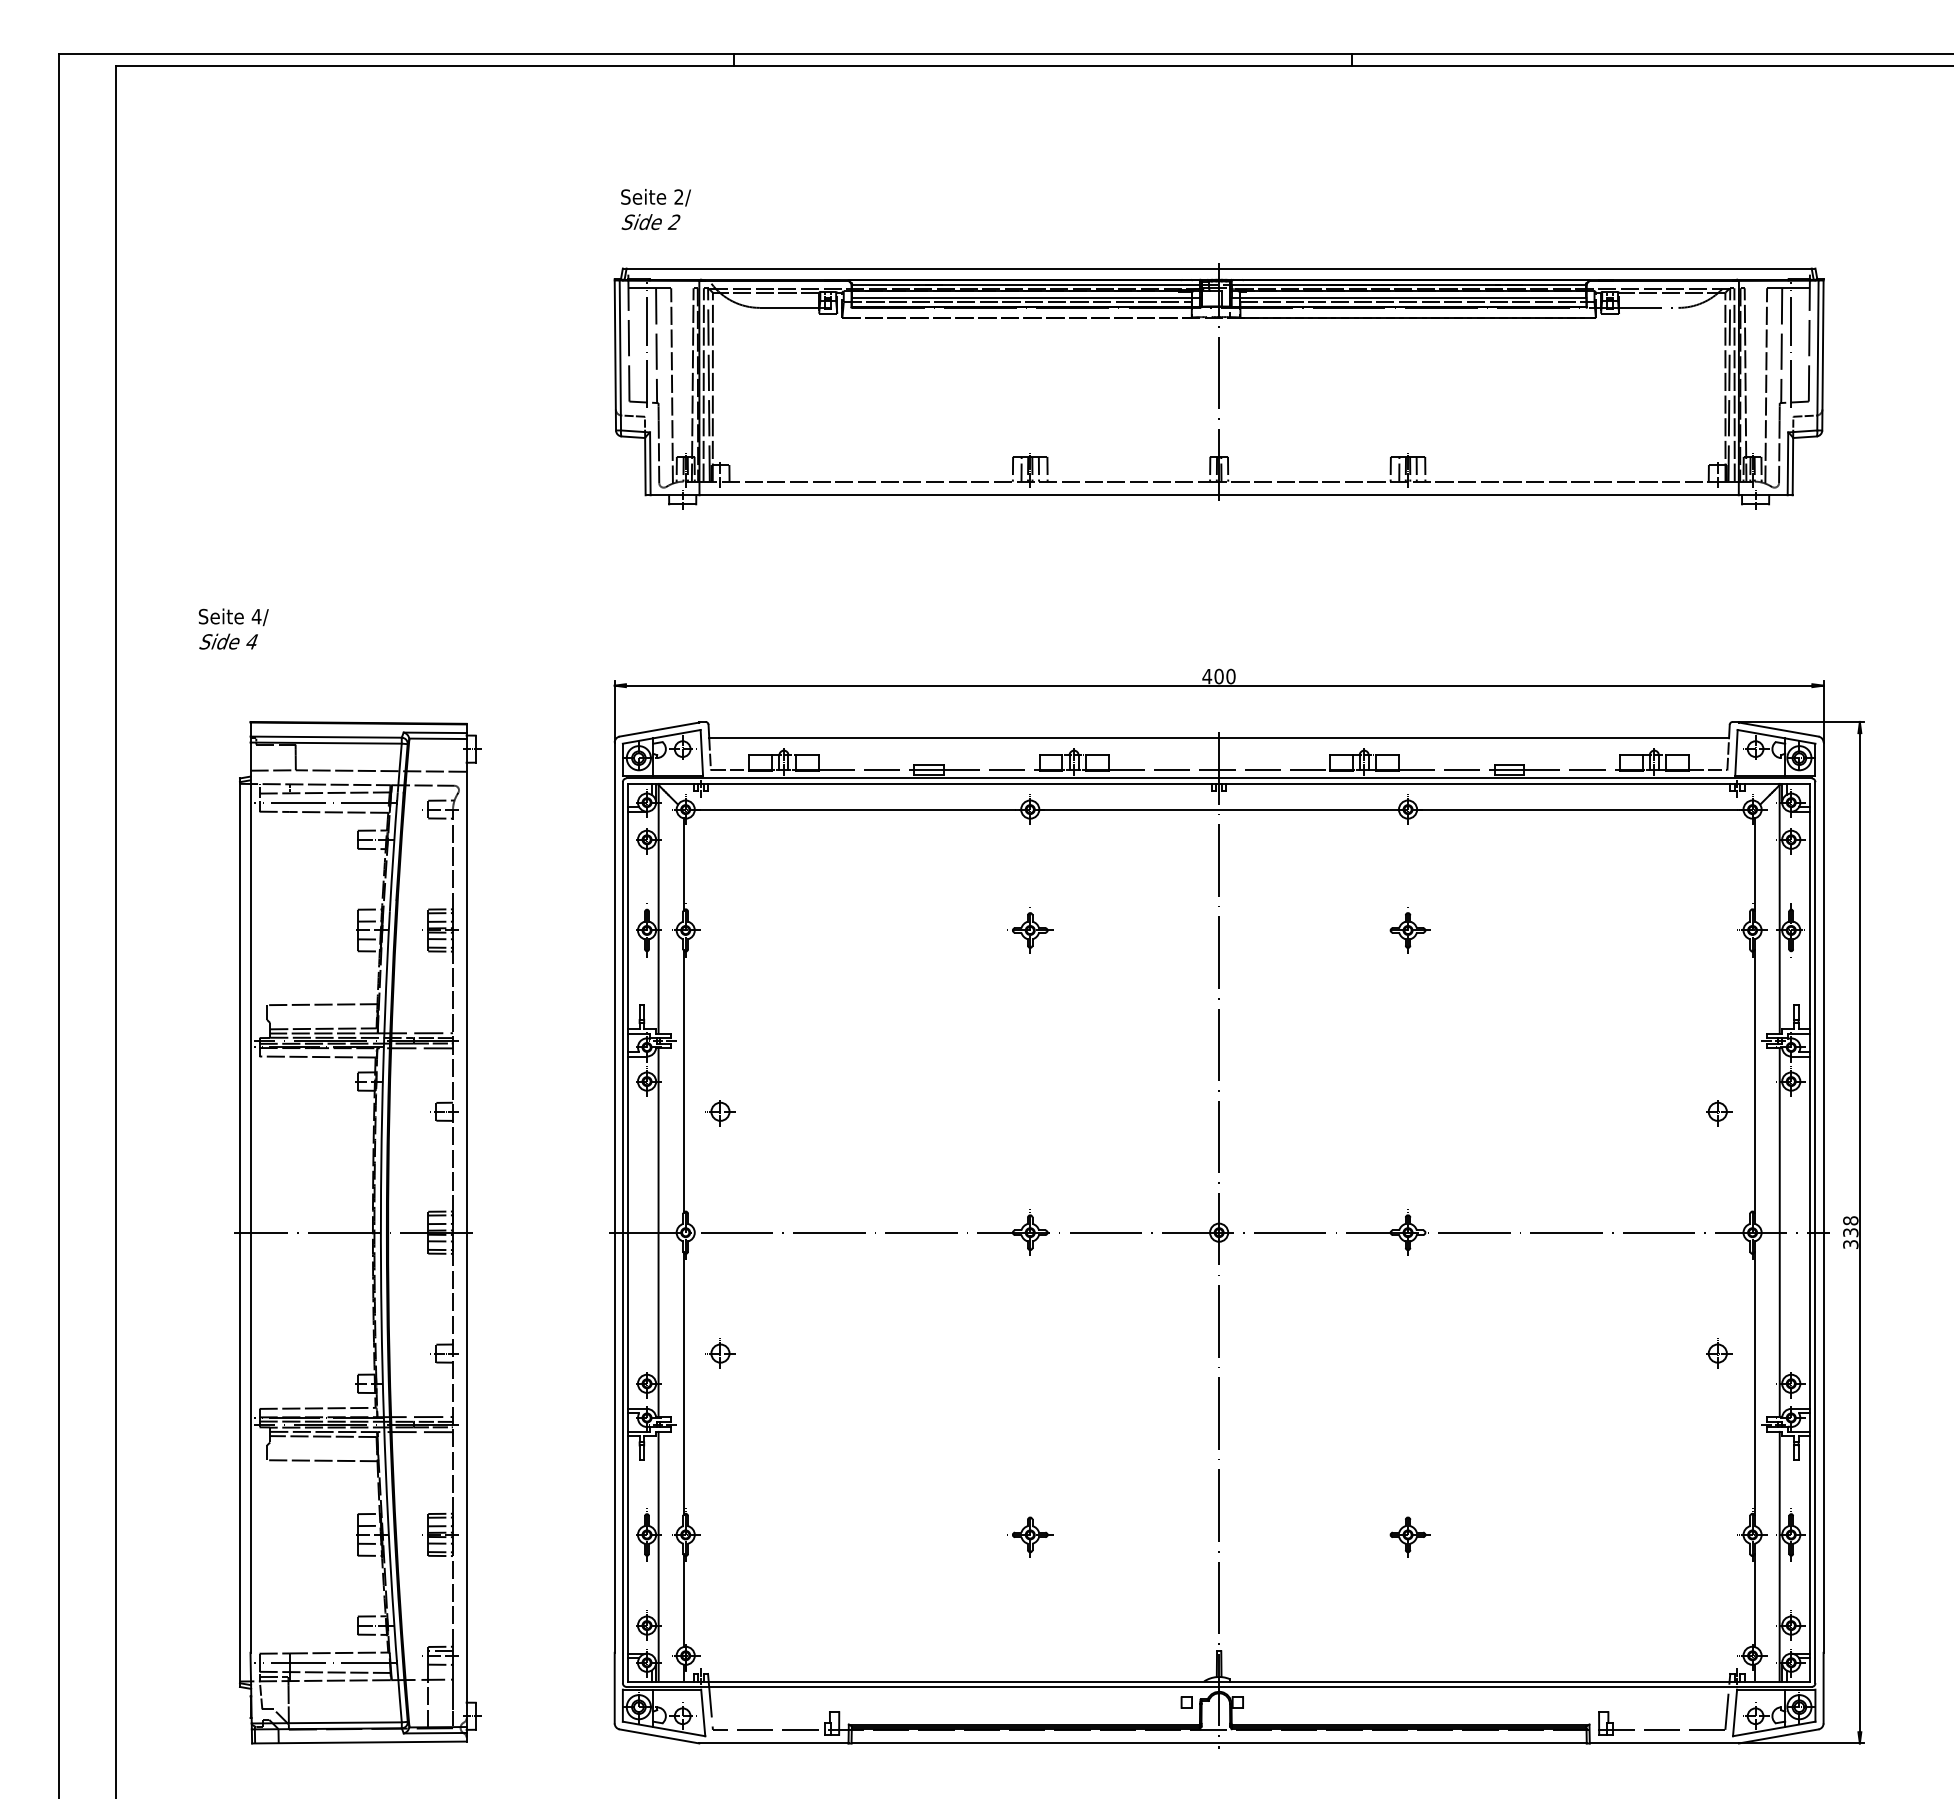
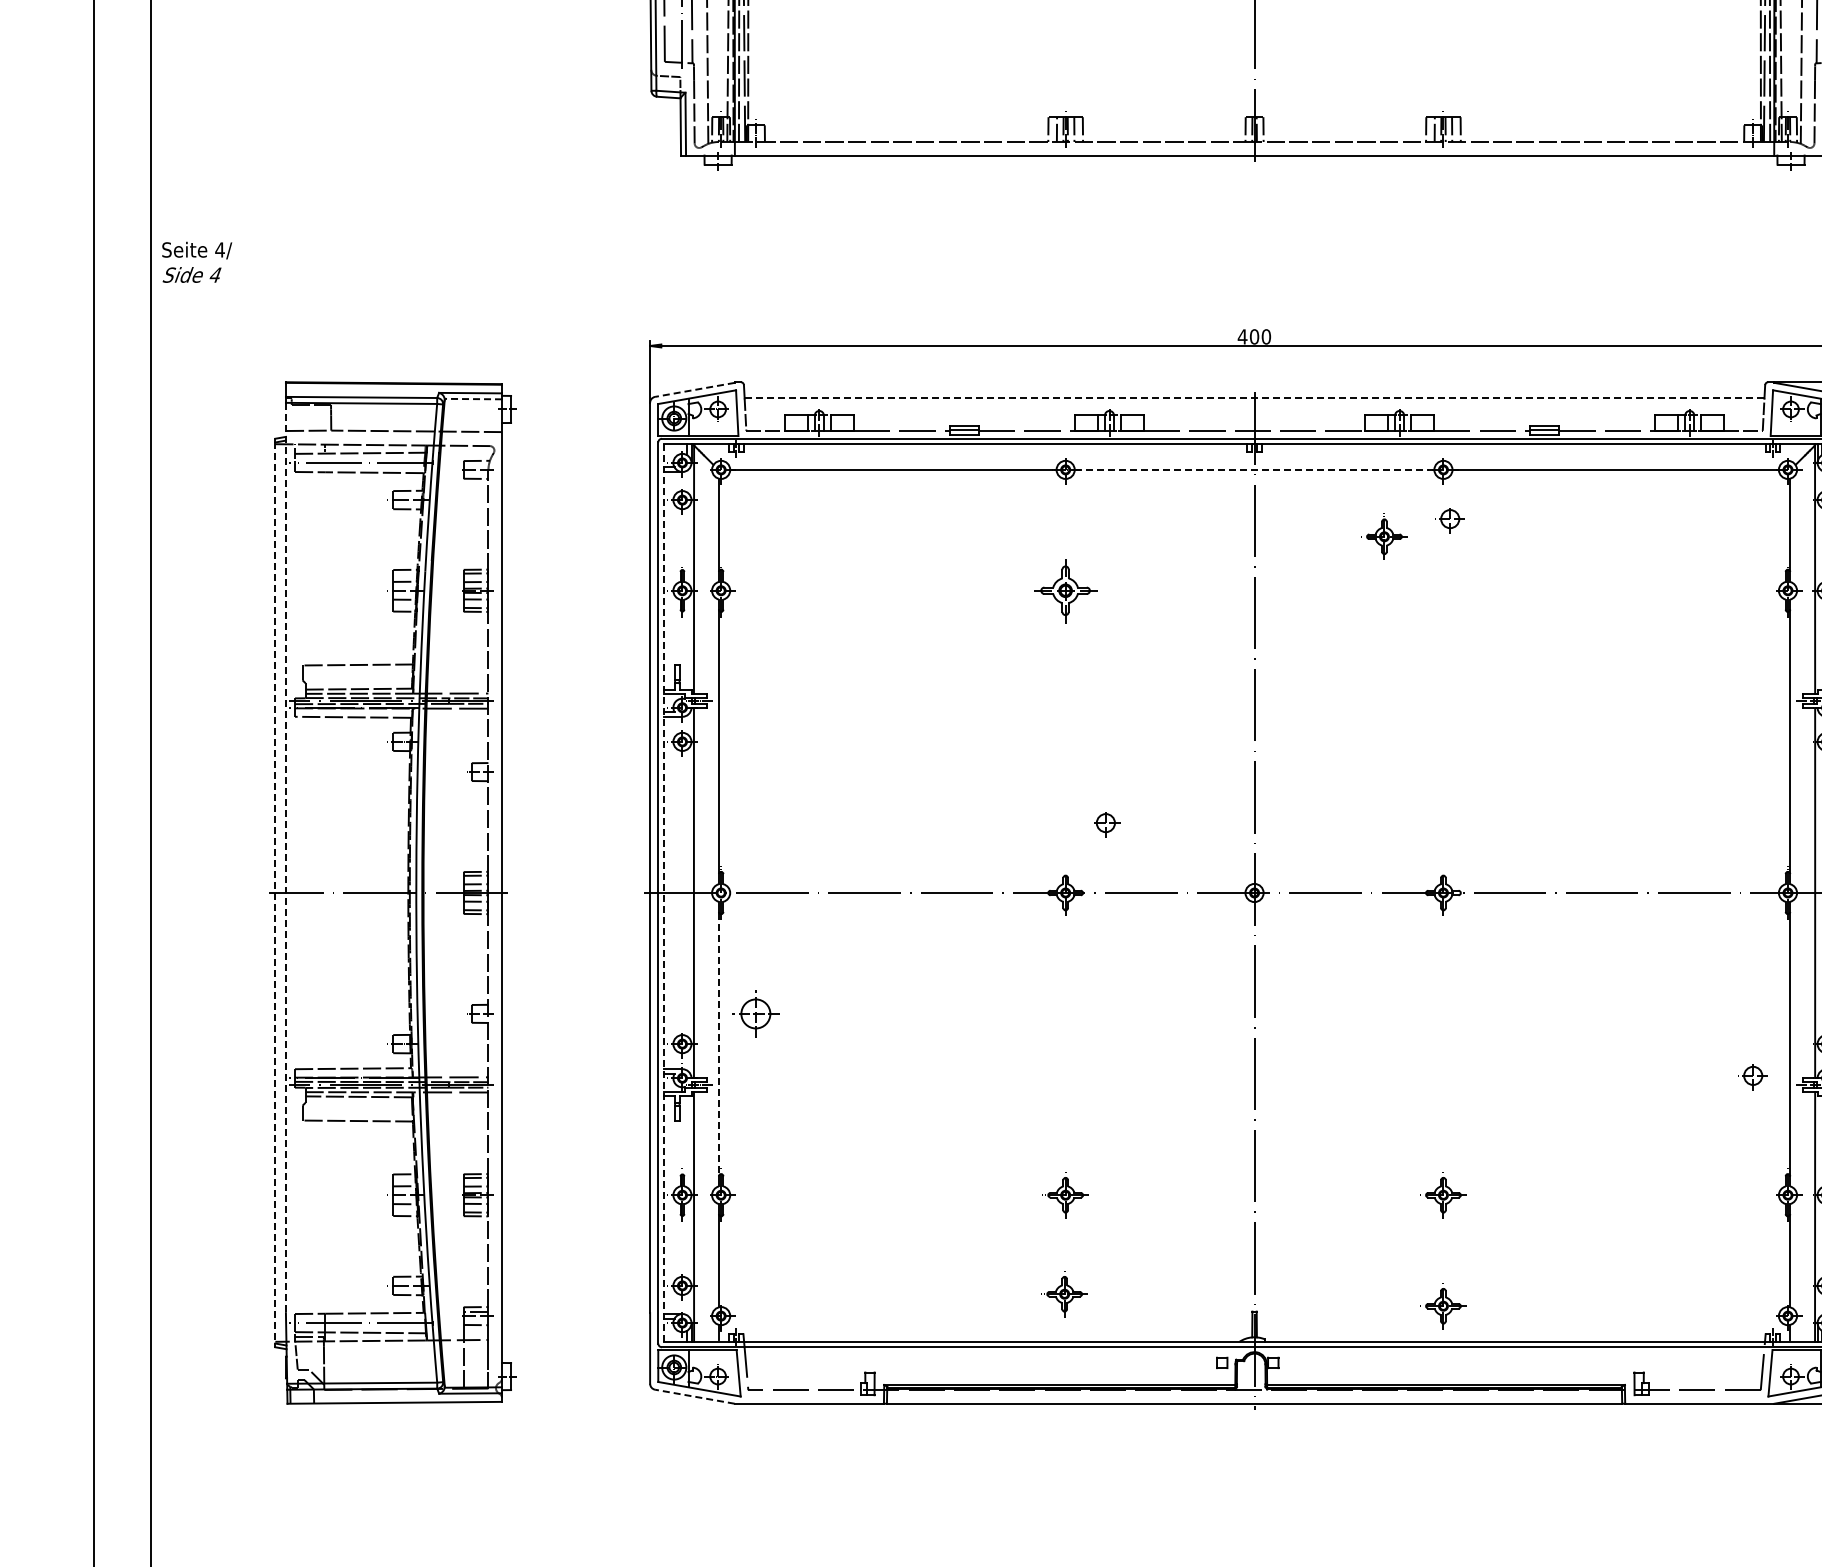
text: (233, 628) -> (196, 261), moved
line: (659, 729) -> (694, 389), solid -> dashed
line: (437, 738) -> (472, 398), solid -> dashed
line: (1219, 738) -> (1254, 398), solid -> dashed
line: (1219, 810) -> (1254, 470), solid -> dashed
part: (1030, 930) -> (1065, 590), size x1.4
part: (1409, 930) -> (1385, 536), moved
part: (720, 1113) -> (1105, 824), moved
part: (1719, 1113) -> (1451, 520), moved
line: (250, 1198) -> (285, 858), solid -> dashed
line: (239, 1232) -> (274, 892), solid -> dashed
line: (628, 1232) -> (663, 892), solid -> dashed
part: (720, 1353) -> (755, 1013), size x1.6
part: (1719, 1353) -> (1754, 1075), moved
line: (683, 1383) -> (718, 1043), solid -> dashed
part: (1029, 1635) -> (1064, 1295), added
part: (1409, 1647) -> (1444, 1307), added
line: (659, 1736) -> (694, 1396), solid -> dashed

